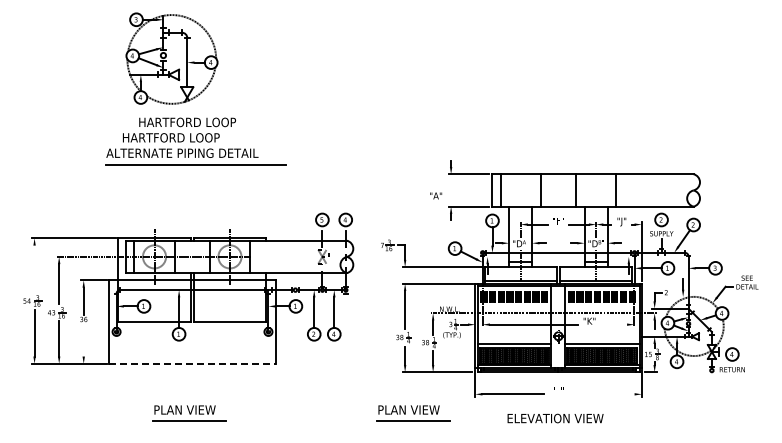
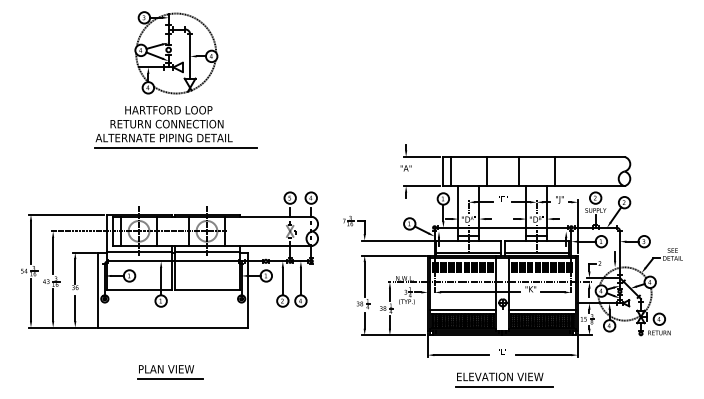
part: (171, 58) -> (175, 52), moved
text: (186, 137) -> (167, 123), HARTFORD LOOP -> RETURN CONNECTION
text: (436, 195) -> (406, 167), moved
line: (34, 268) -> (30, 241), added
line: (613, 324) -> (552, 292), added
line: (83, 342) -> (75, 308), added
line: (192, 363) -> (173, 327), dashed -> solid
line: (603, 394) -> (543, 355), added
part: (413, 413) -> (372, 372), removed
line: (560, 429) -> (504, 386), added

